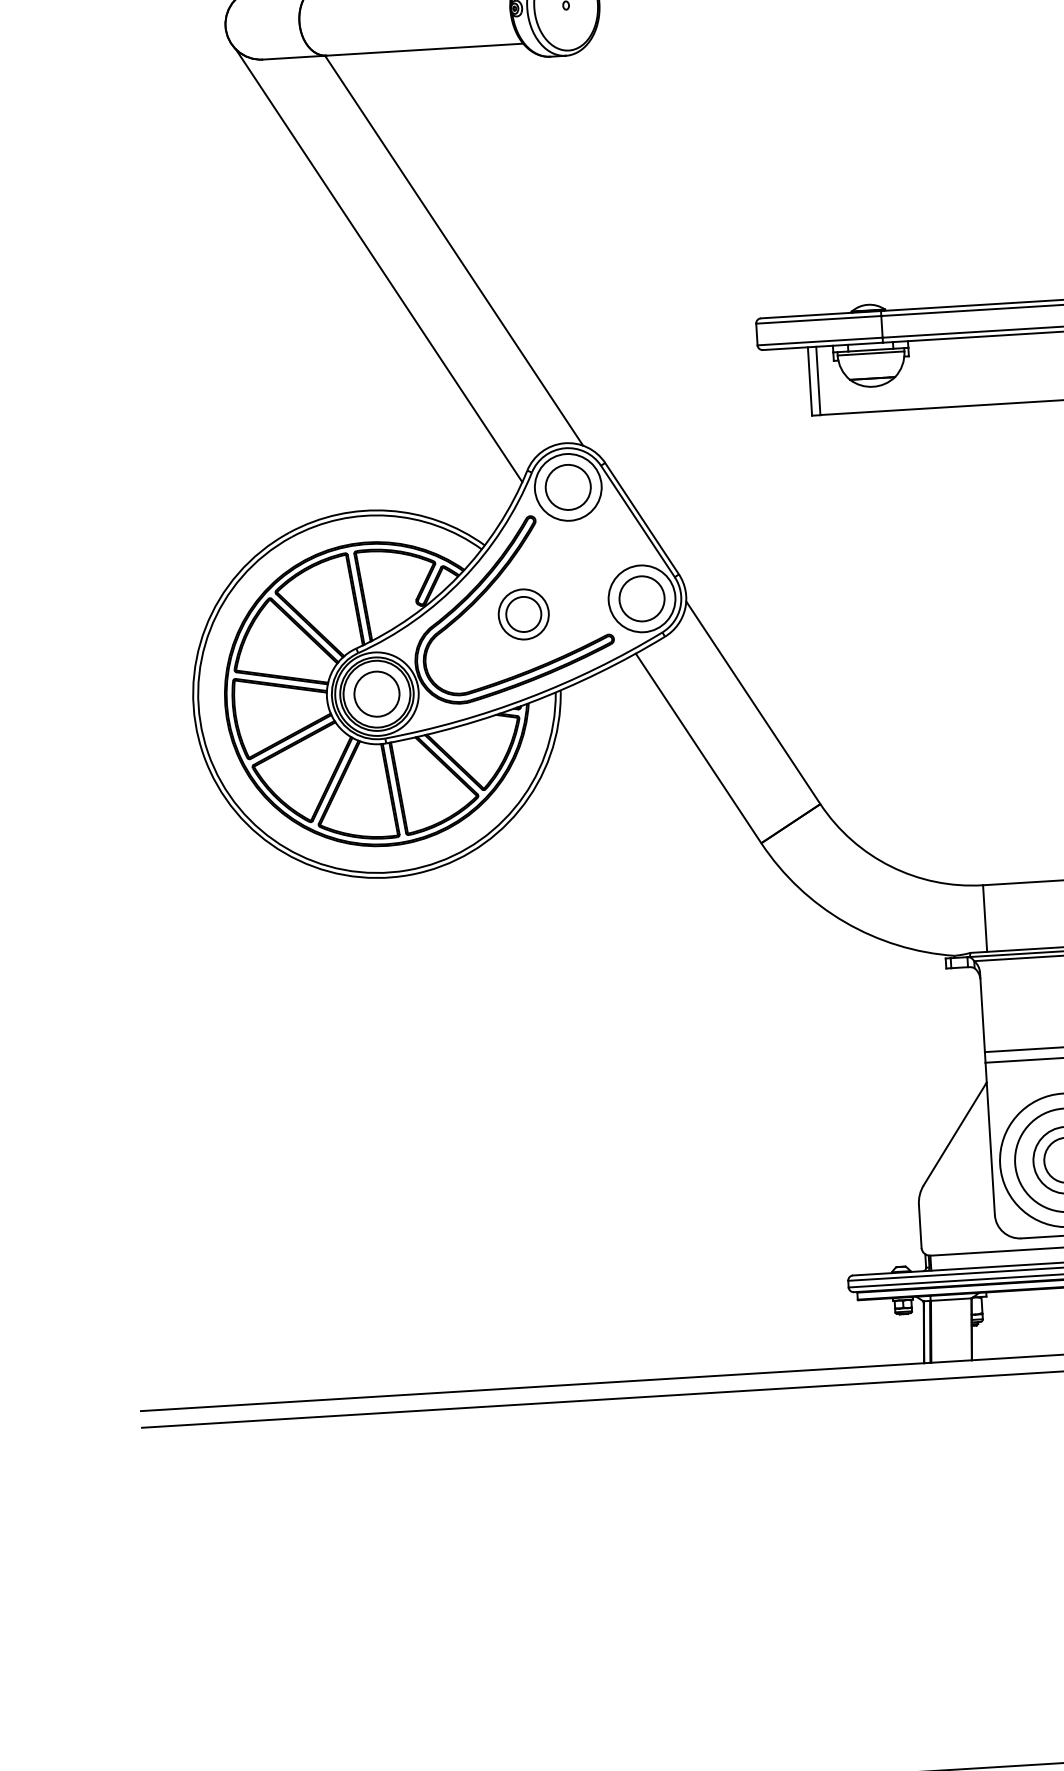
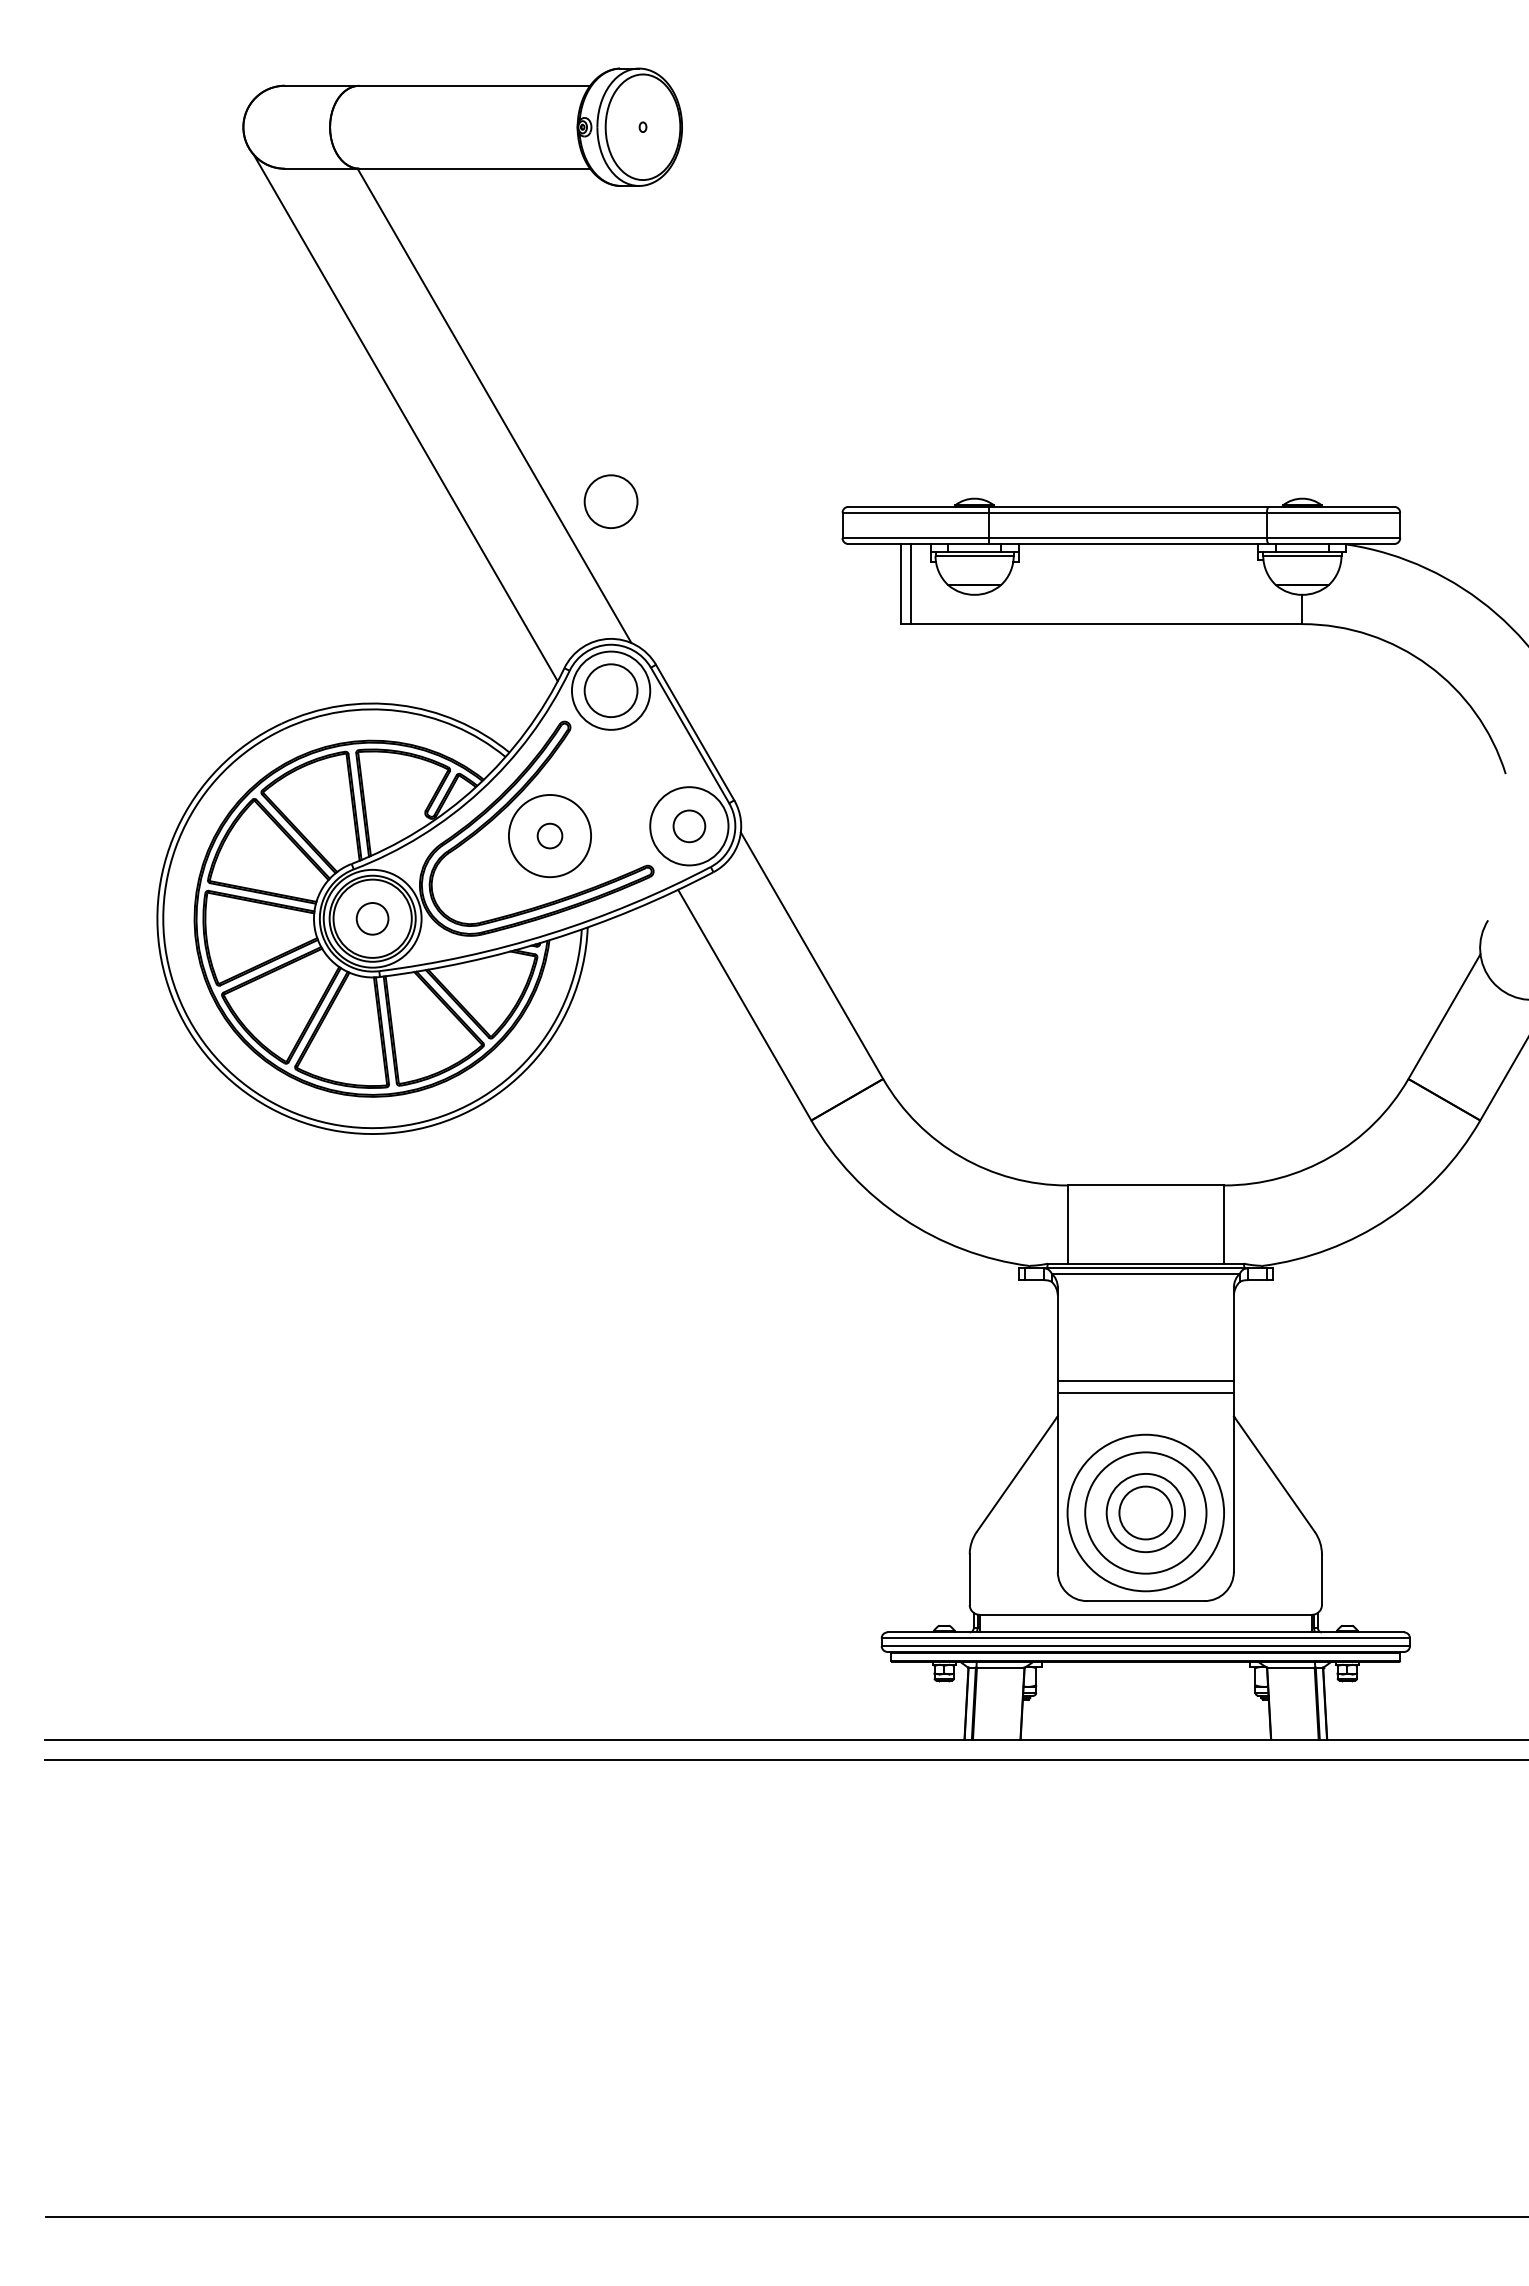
circle: (557, 326) -> (610, 501), added
circle: (642, 599) -> (689, 826), size x0.6
circle: (523, 614) -> (549, 835), size x0.6
circle: (523, 614) -> (549, 835), size x1.4
circle: (376, 693) -> (372, 918), size x0.6

